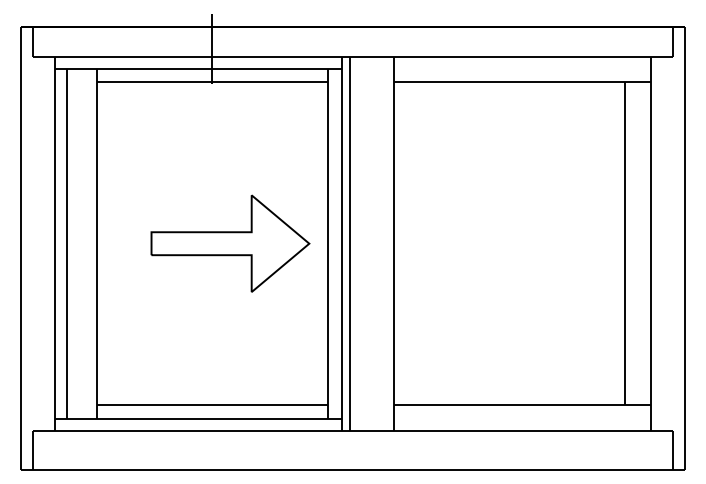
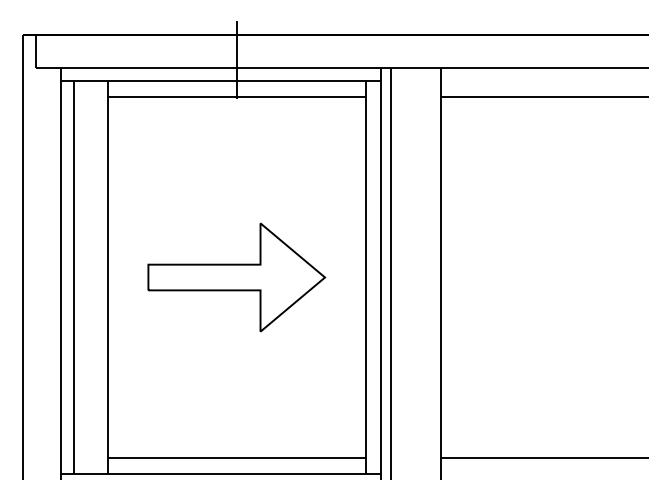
part: (230, 243) -> (236, 277), moved

